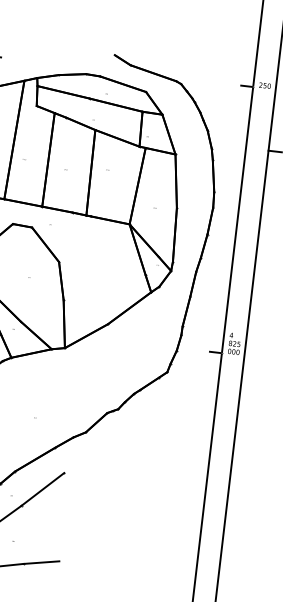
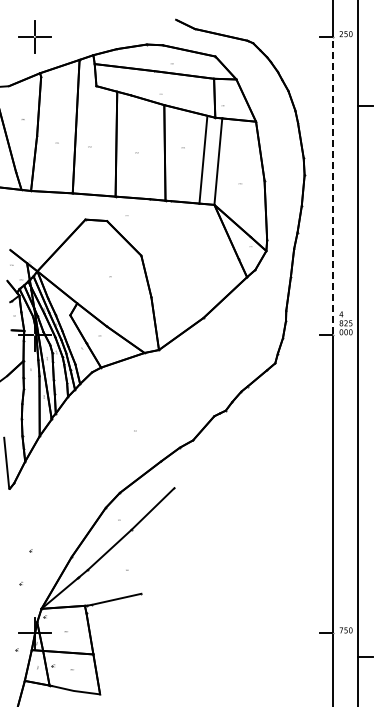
line: (137, 186) -> (203, 160), moved
line: (237, 220) -> (333, 186), solid -> dashed
line: (41, 562) -> (160, 589), removed

